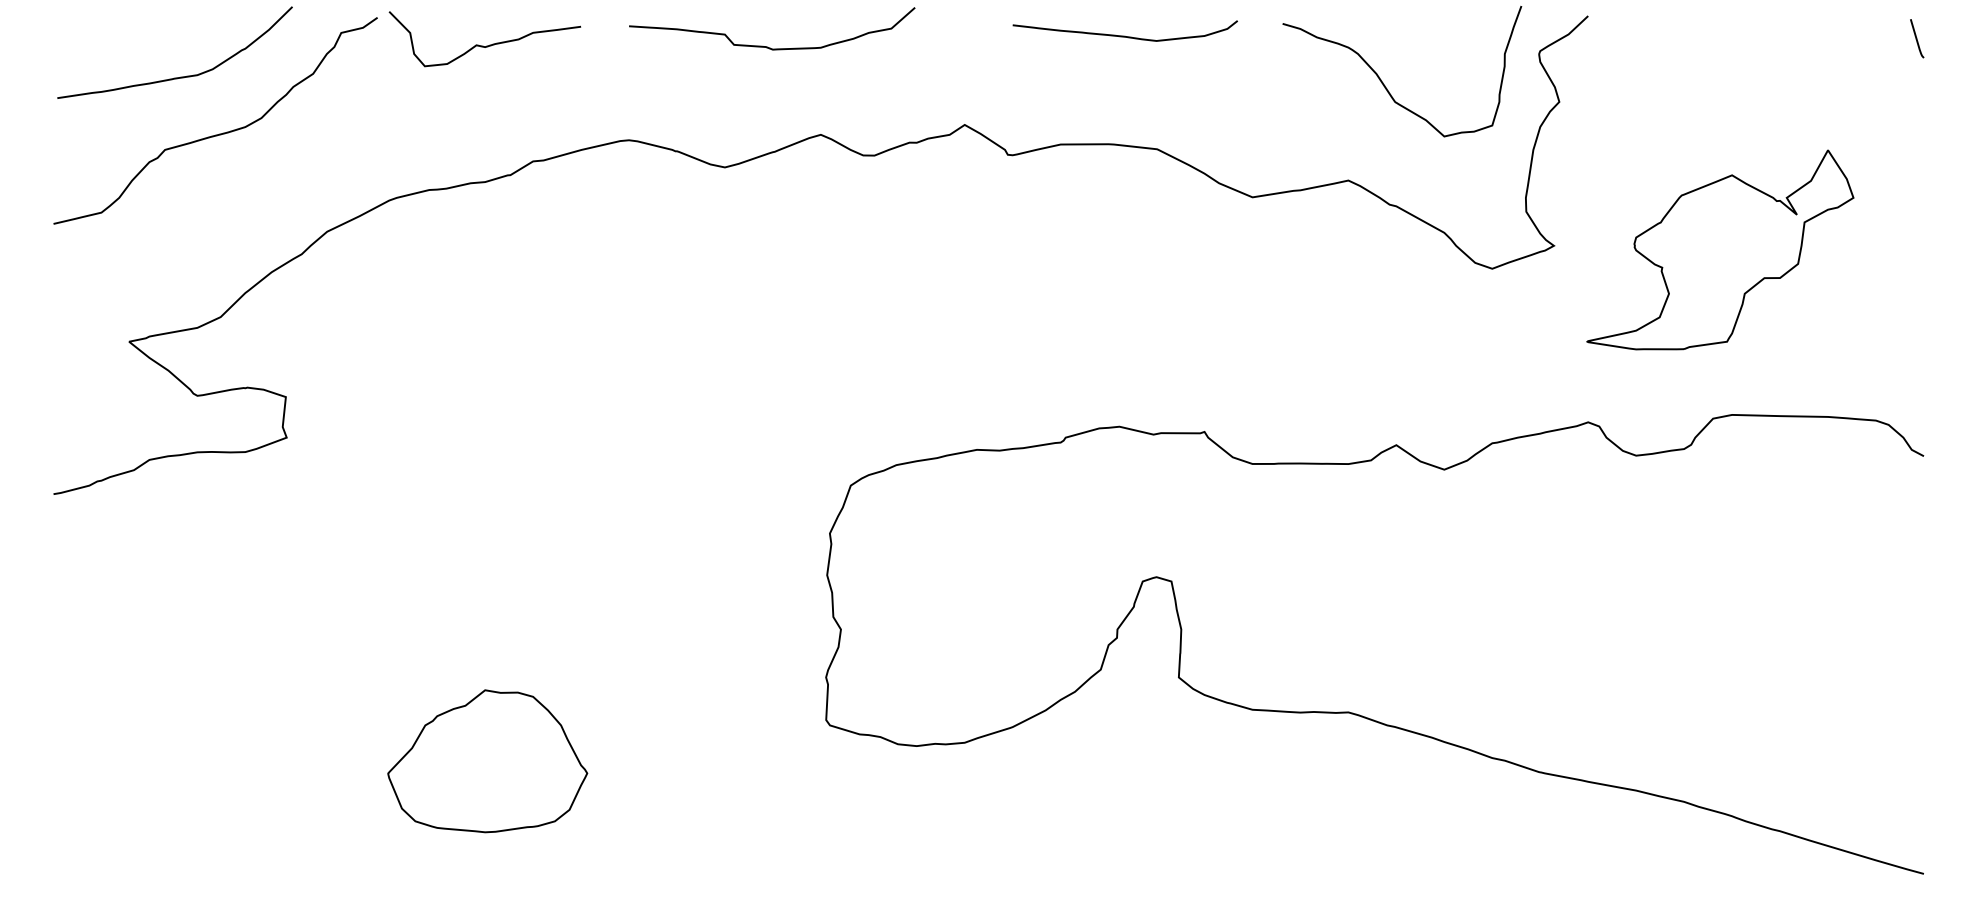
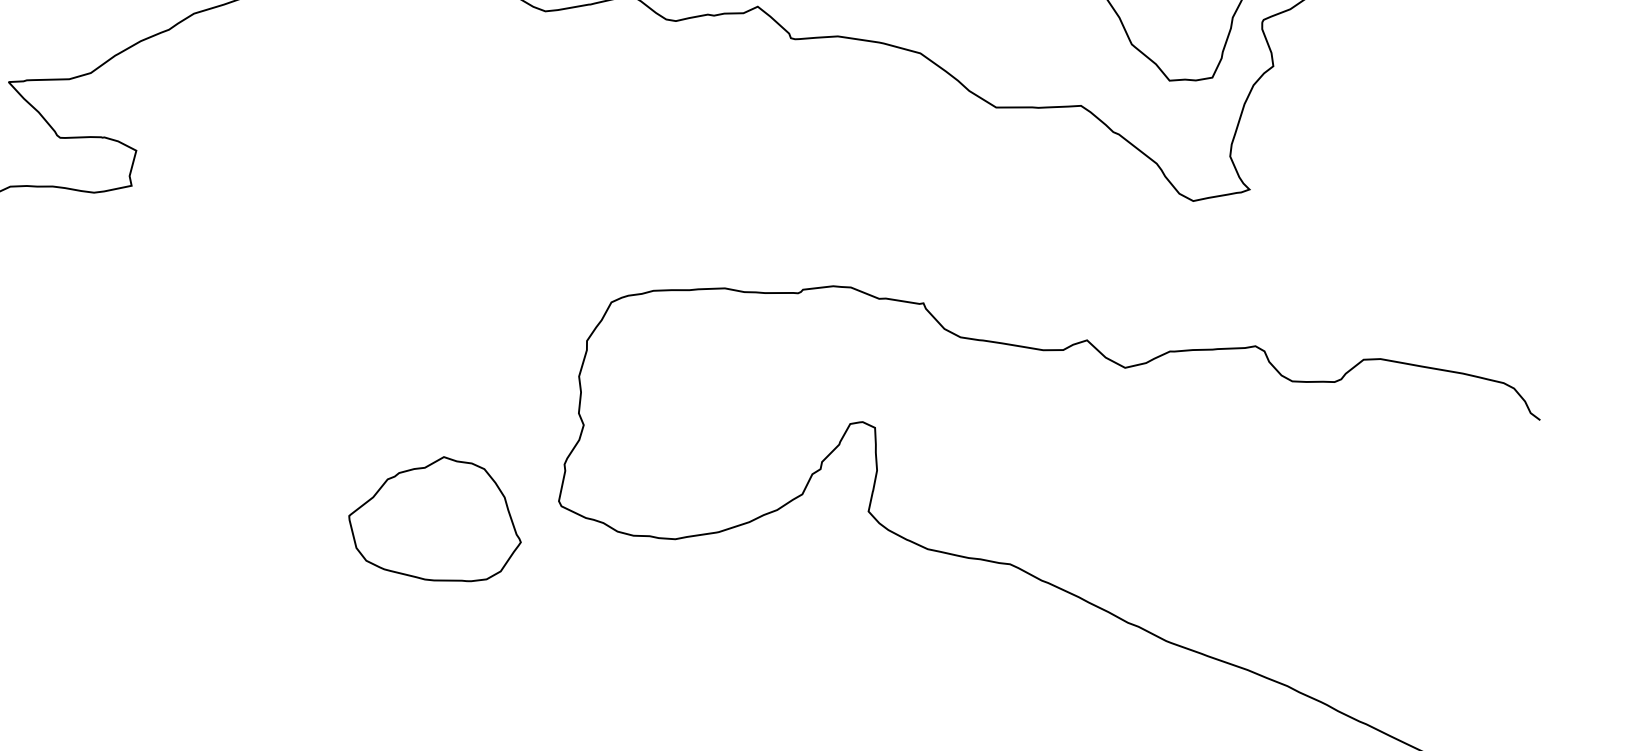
line: (1917, 38) -> (1590, 59), removed
part: (1720, 249) -> (1392, 214), removed
part: (487, 761) -> (436, 518), moved

